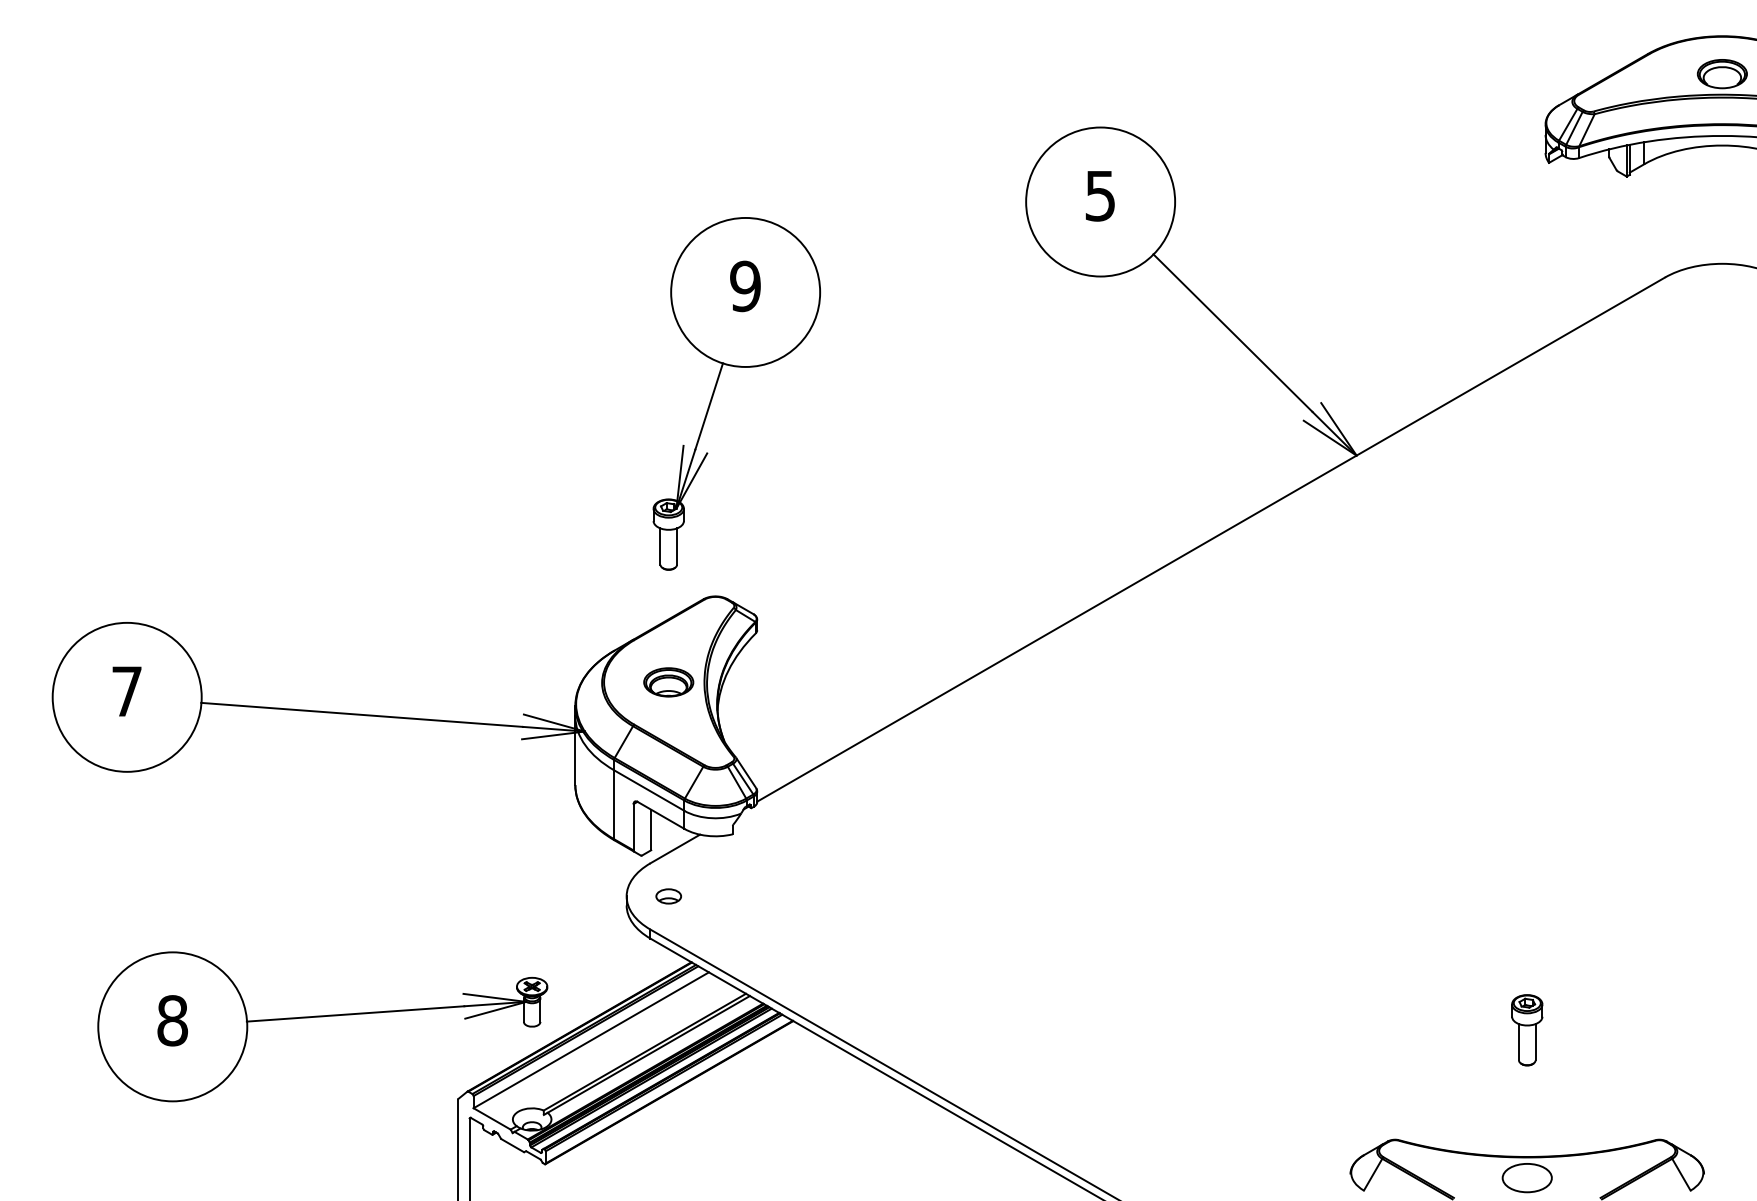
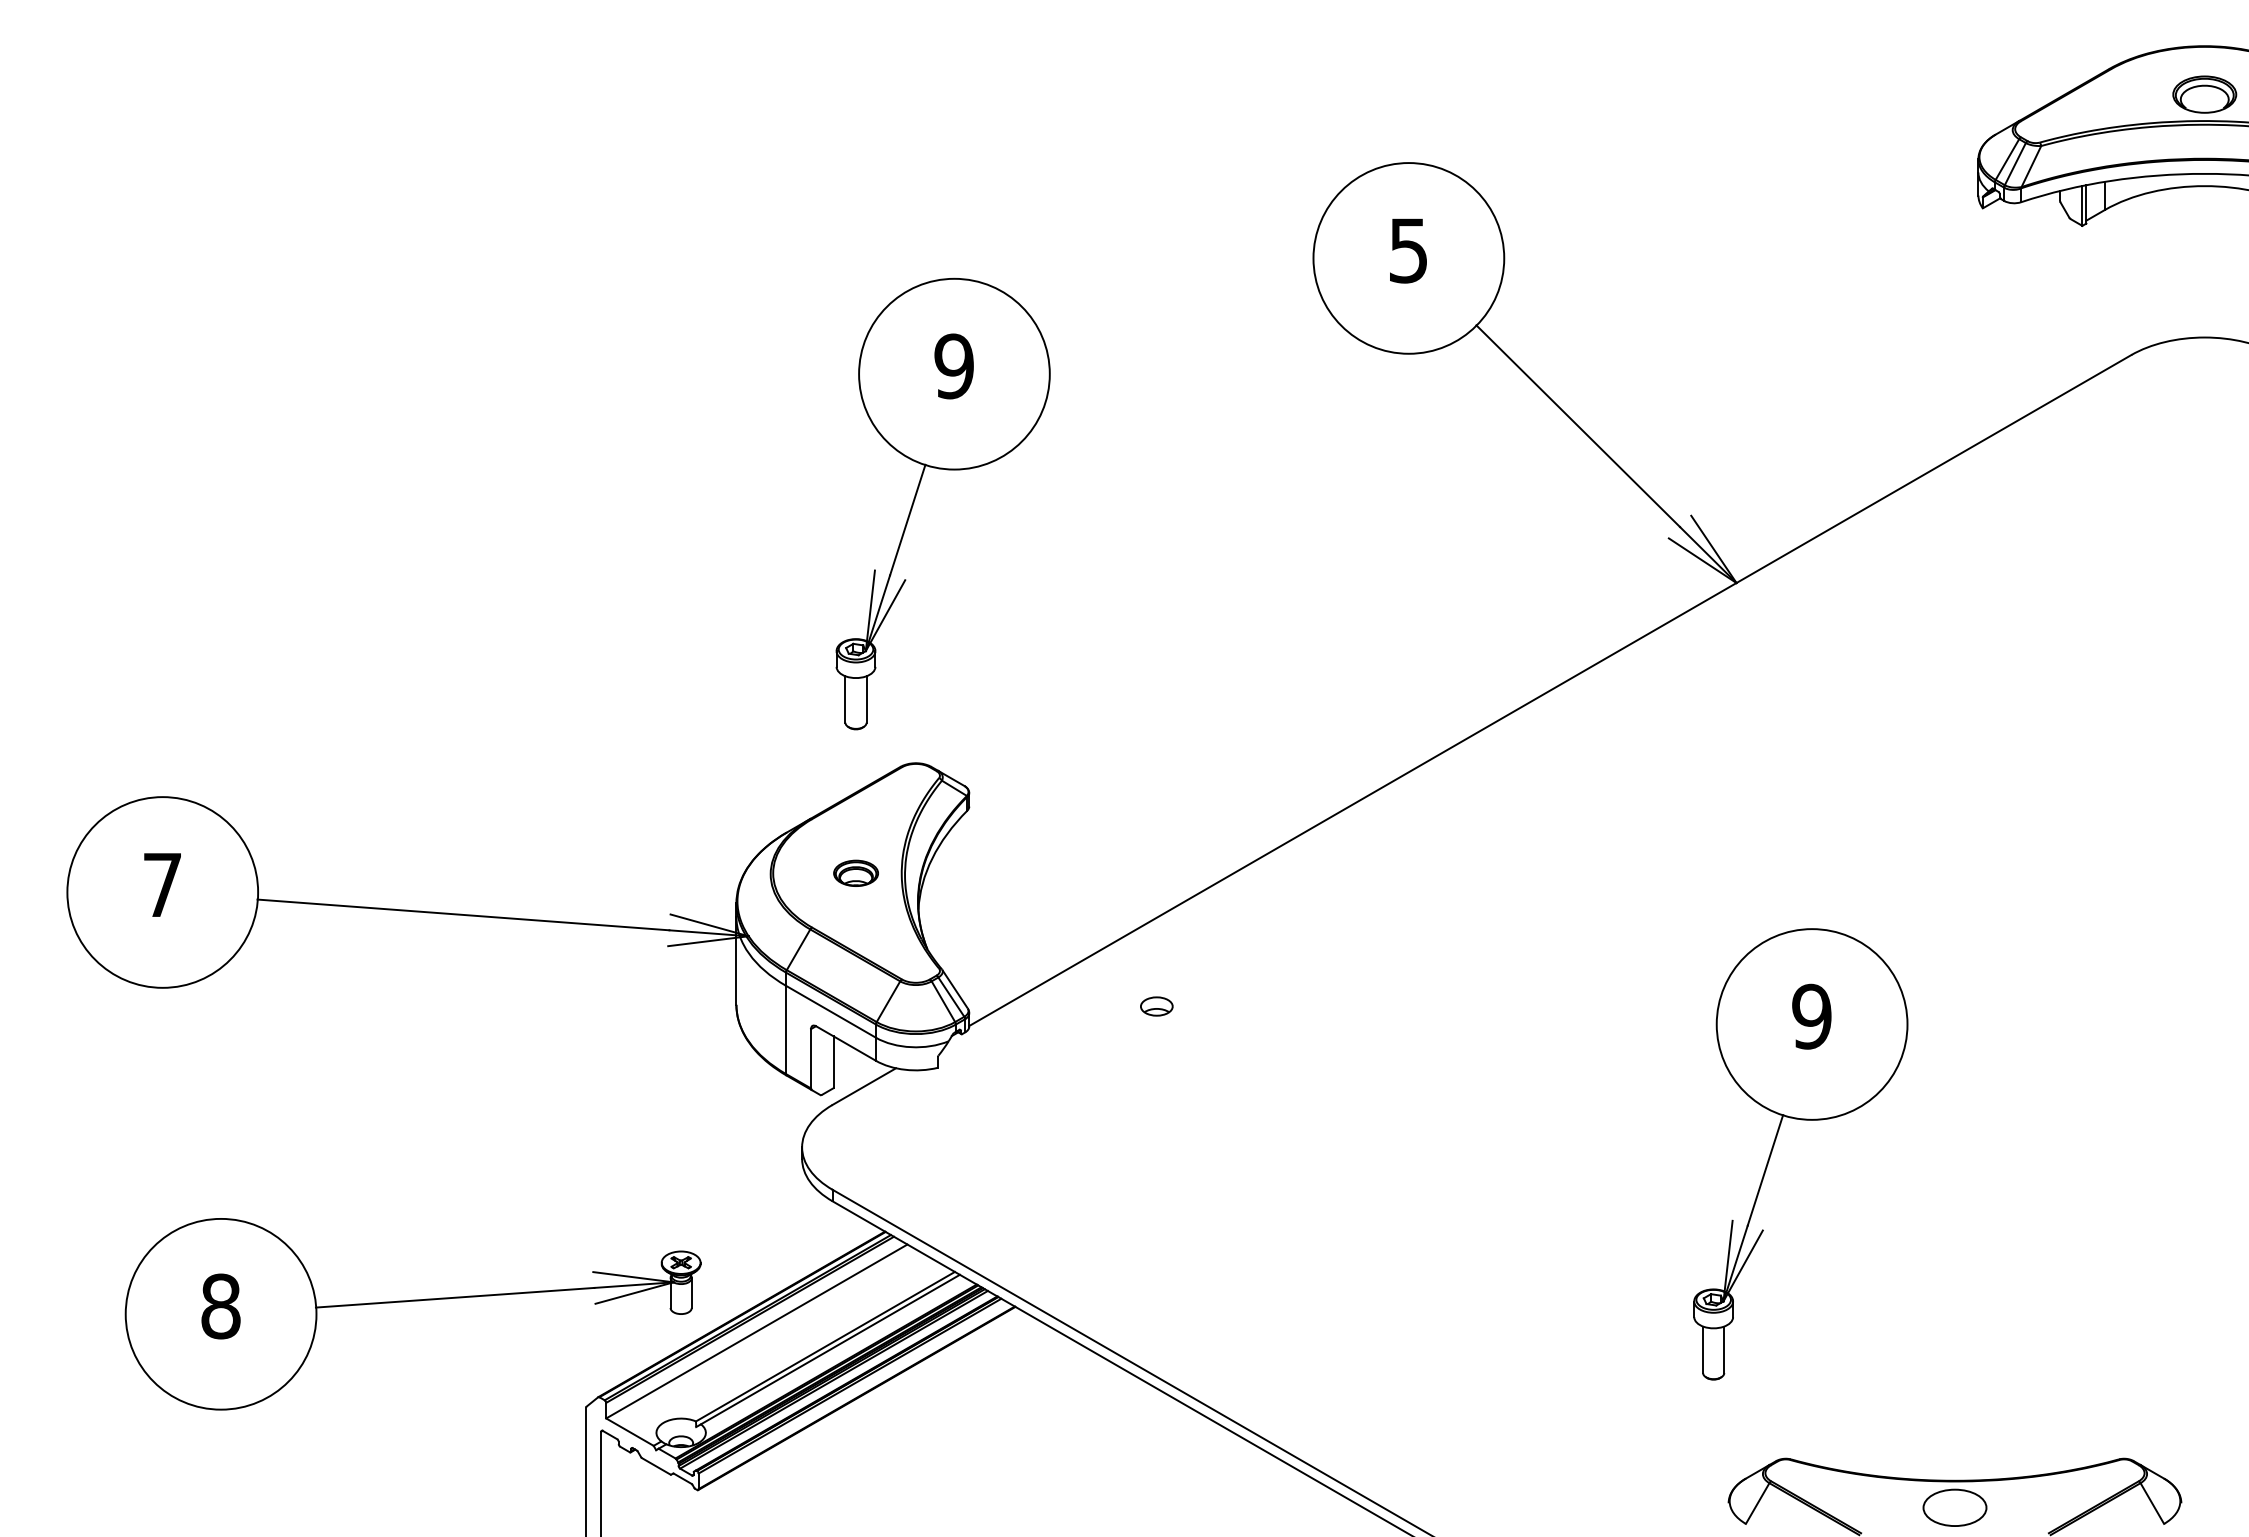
part: (668, 682) -> (855, 873), size x0.7
part: (1386, 895) -> (1774, 1146), added
part: (668, 896) -> (1156, 1006), moved
part: (1527, 1030) -> (1955, 1318), removed

